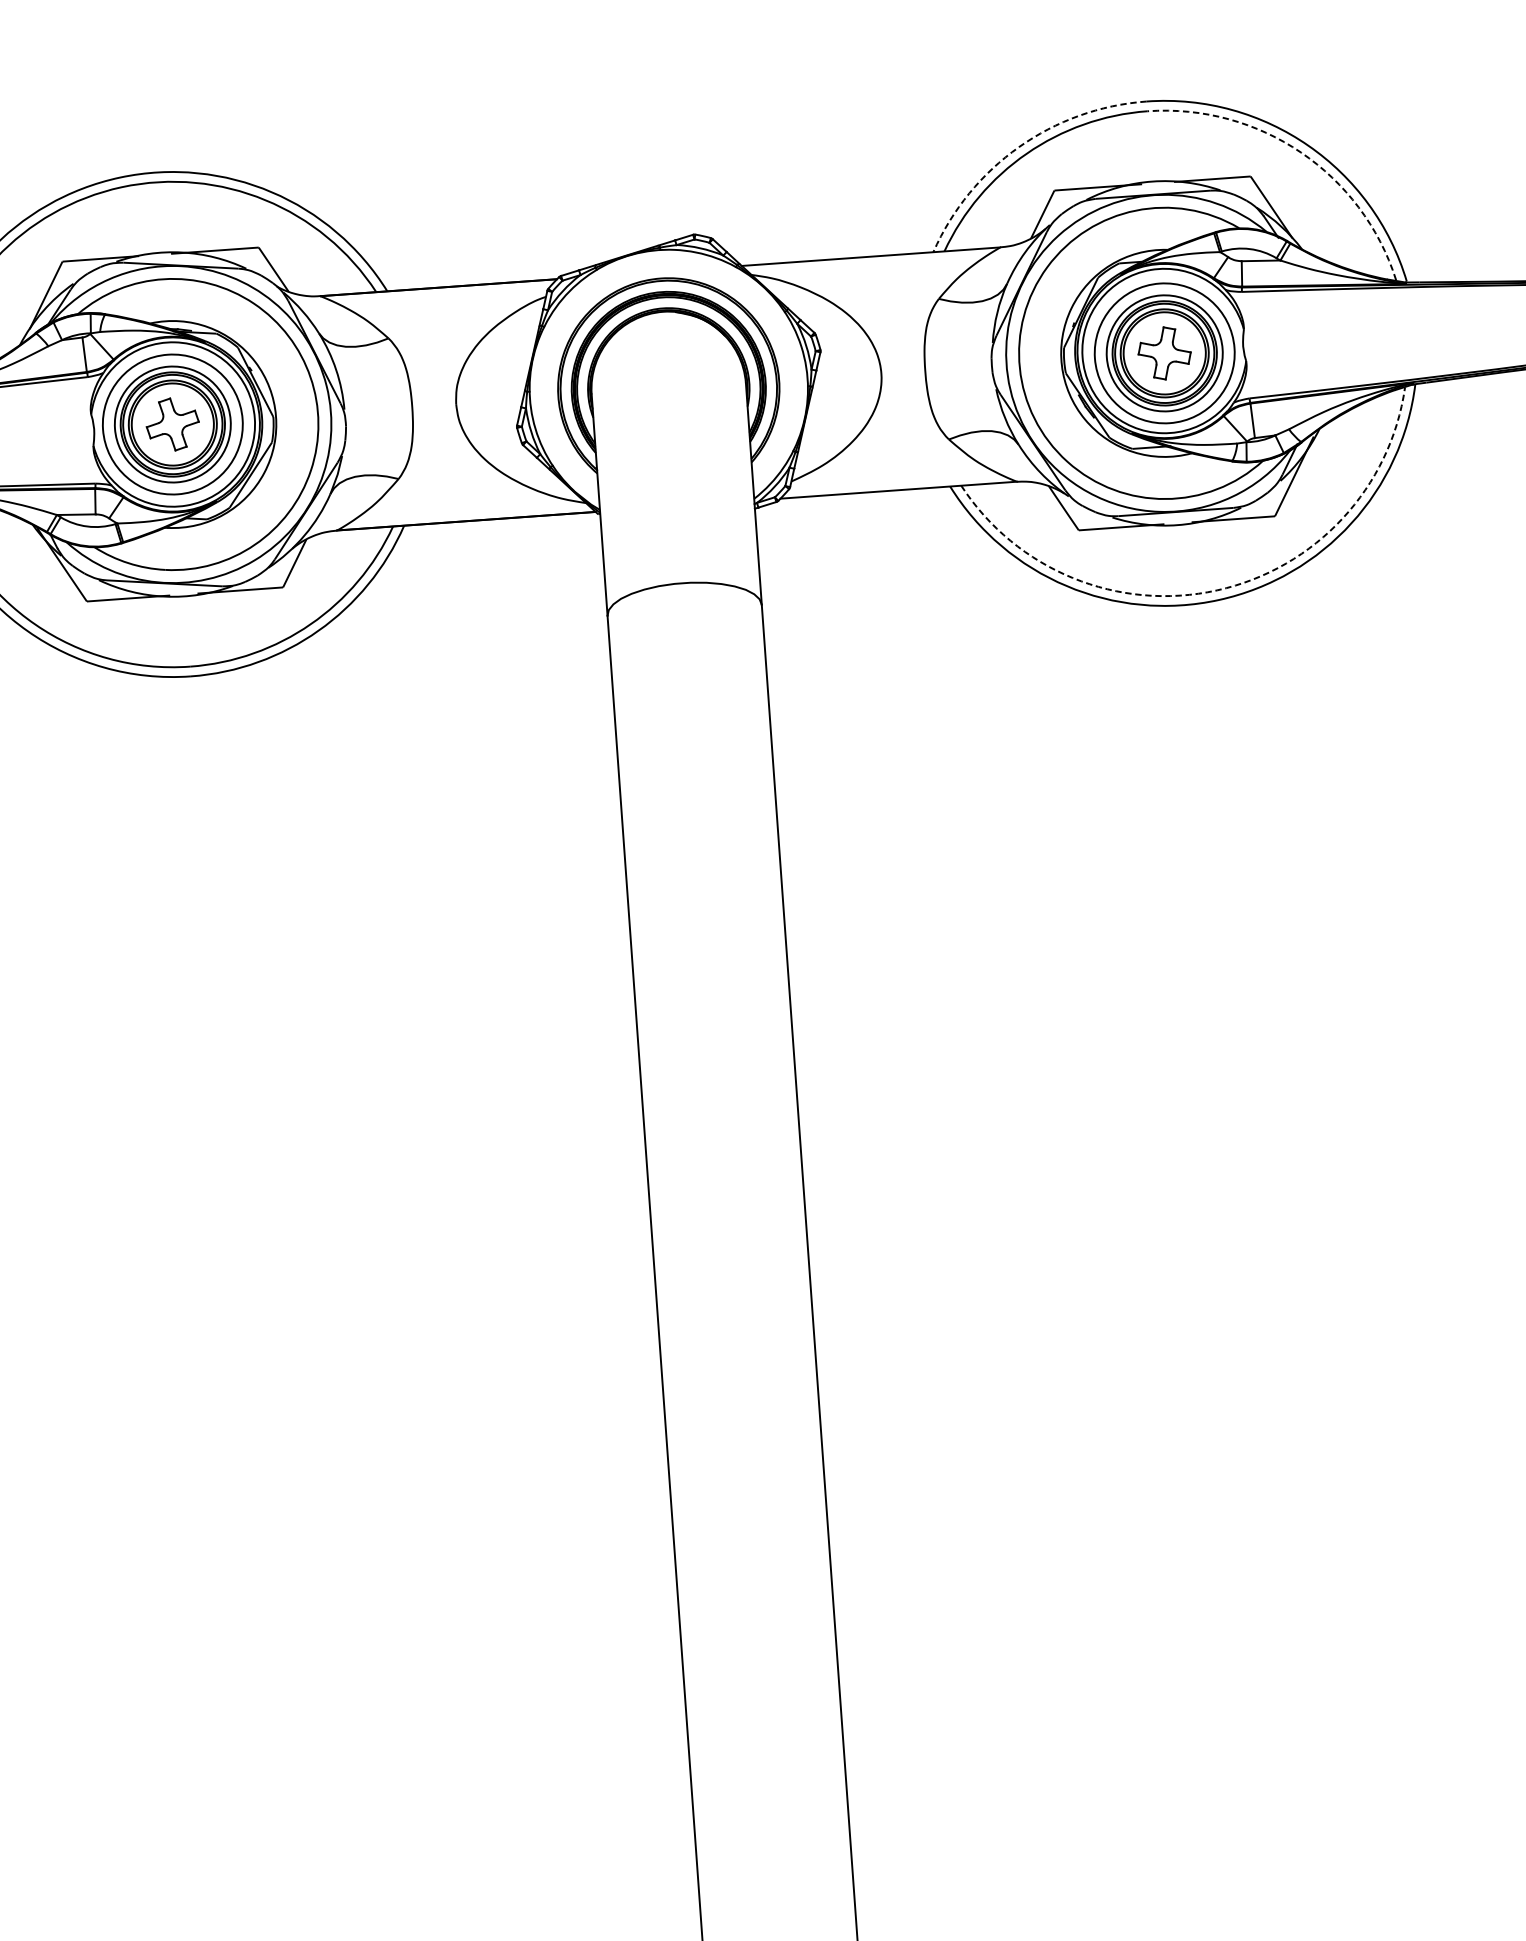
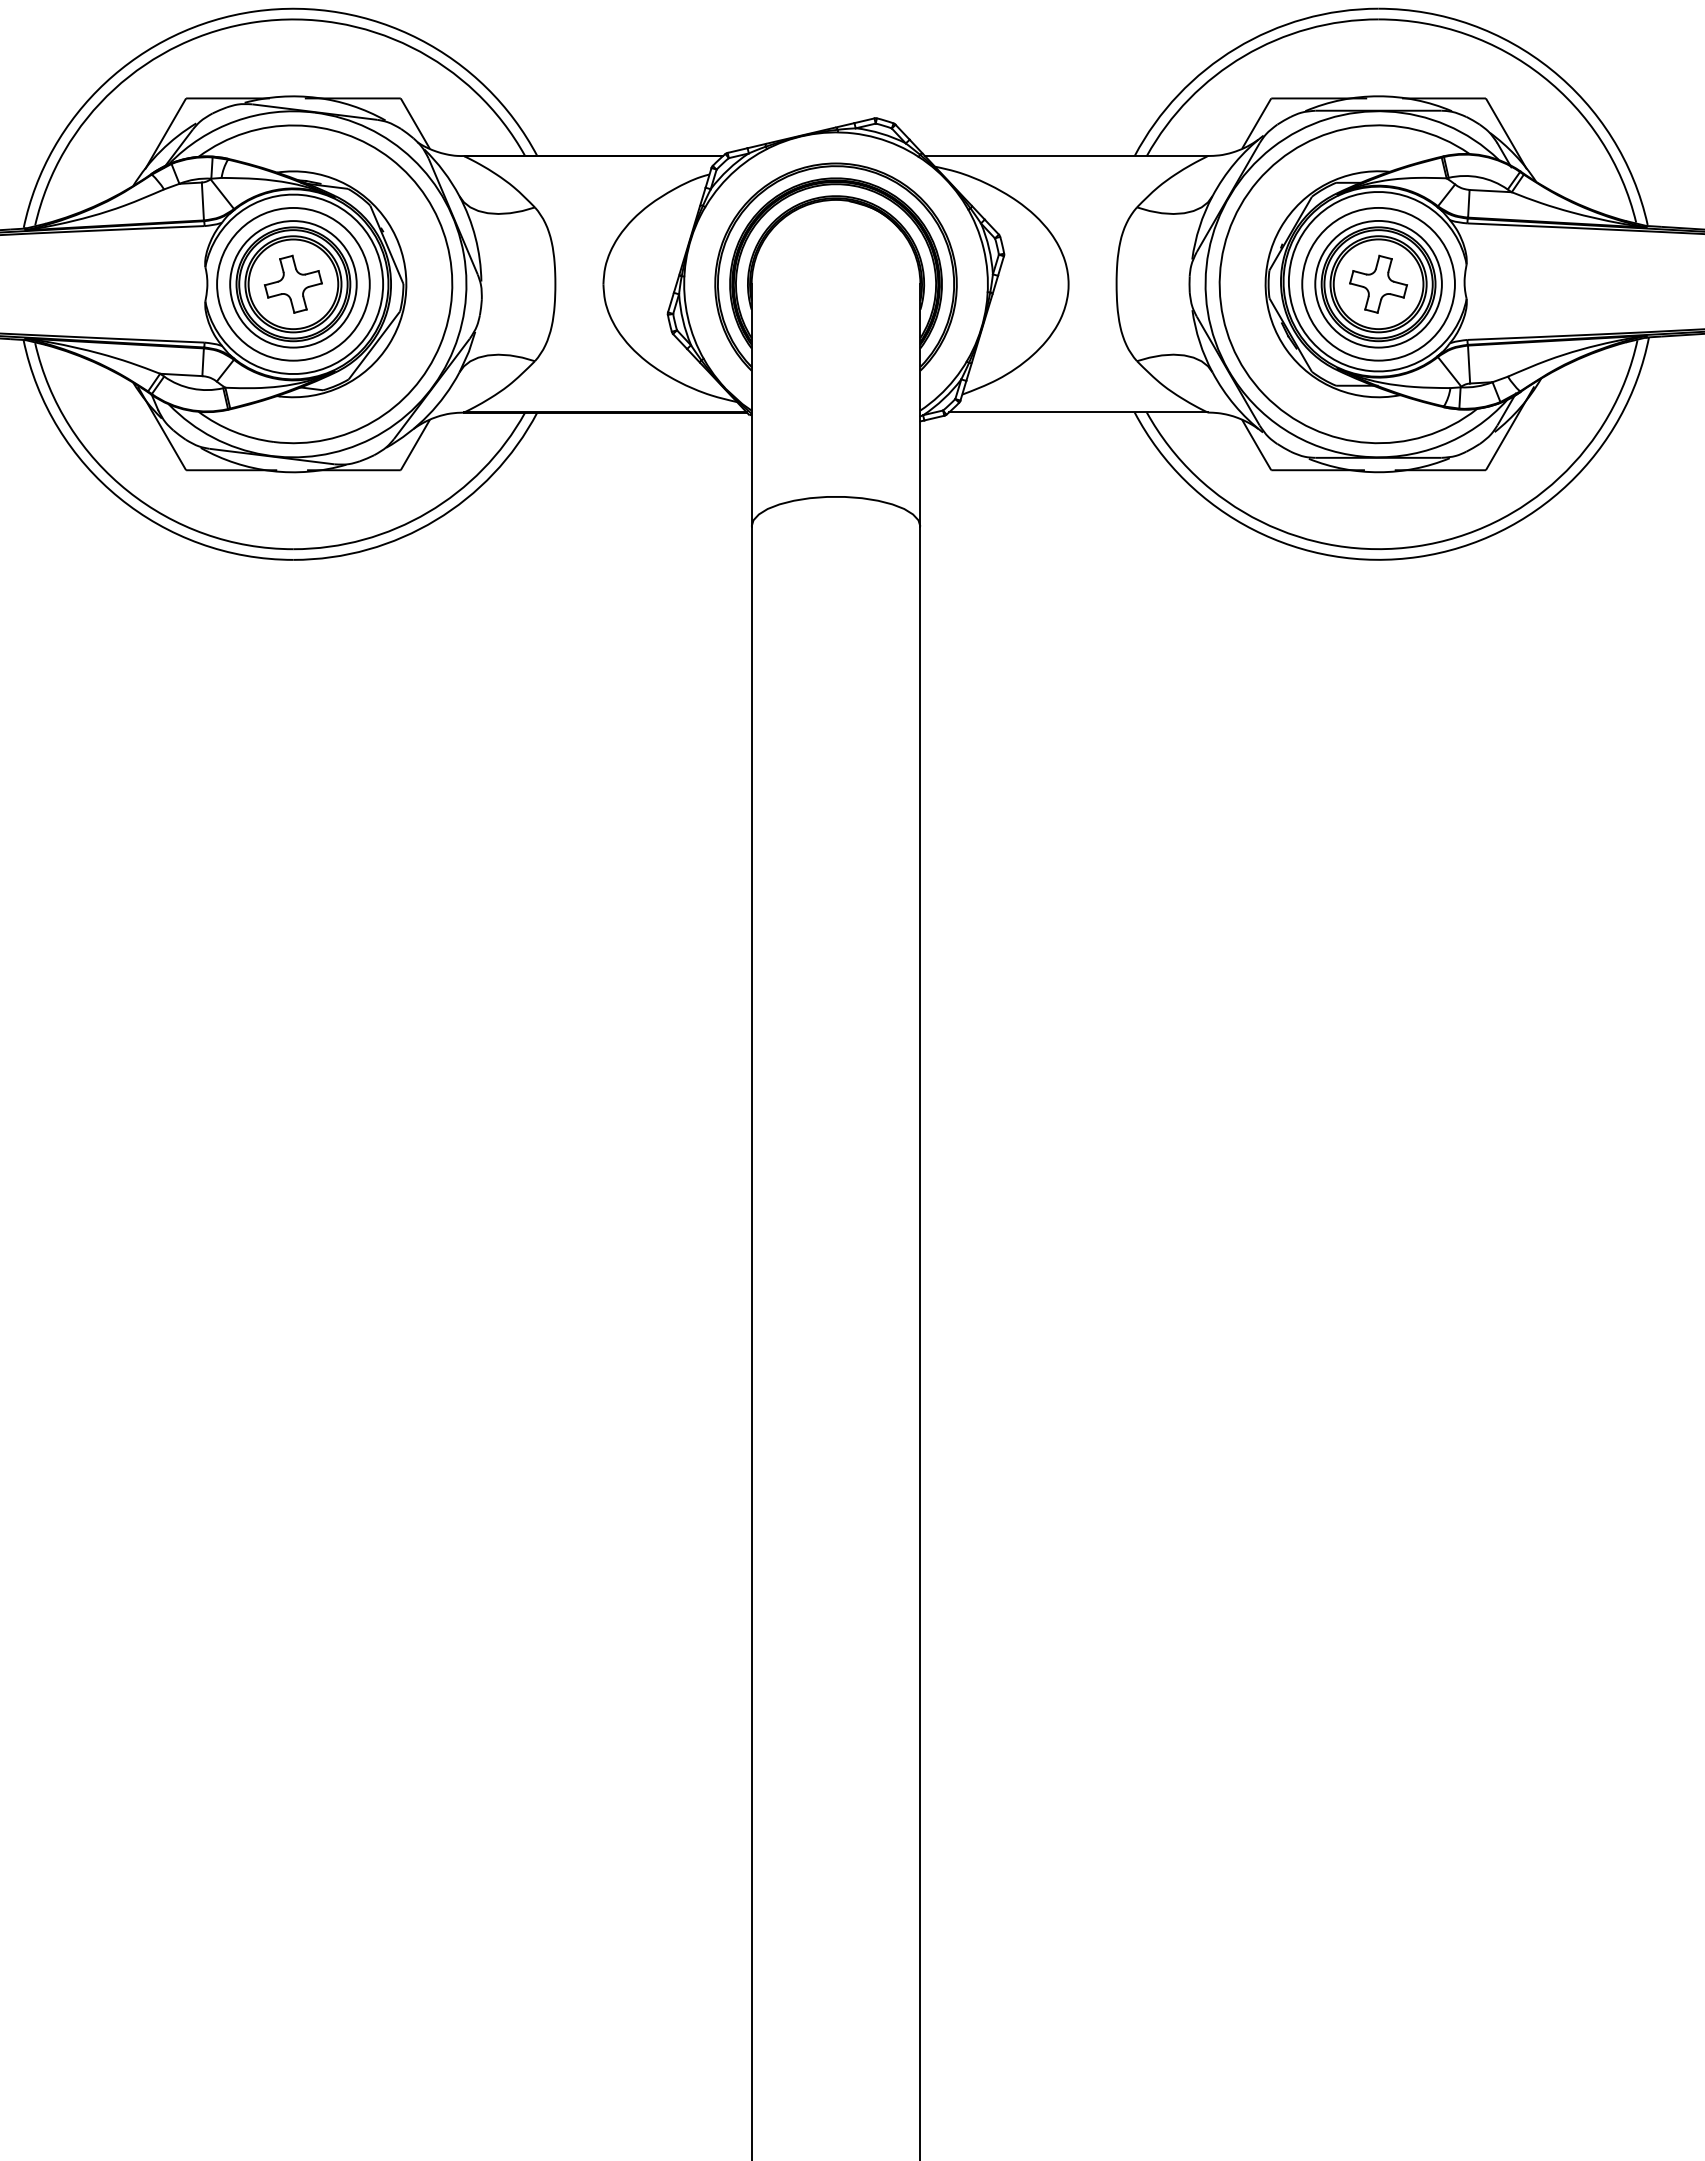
arc: (1019, 147) -> (1236, 48), dashed -> solid
arc: (1300, 152) -> (1542, 76), dashed -> solid
arc: (1217, 590) -> (1417, 546), dashed -> solid

